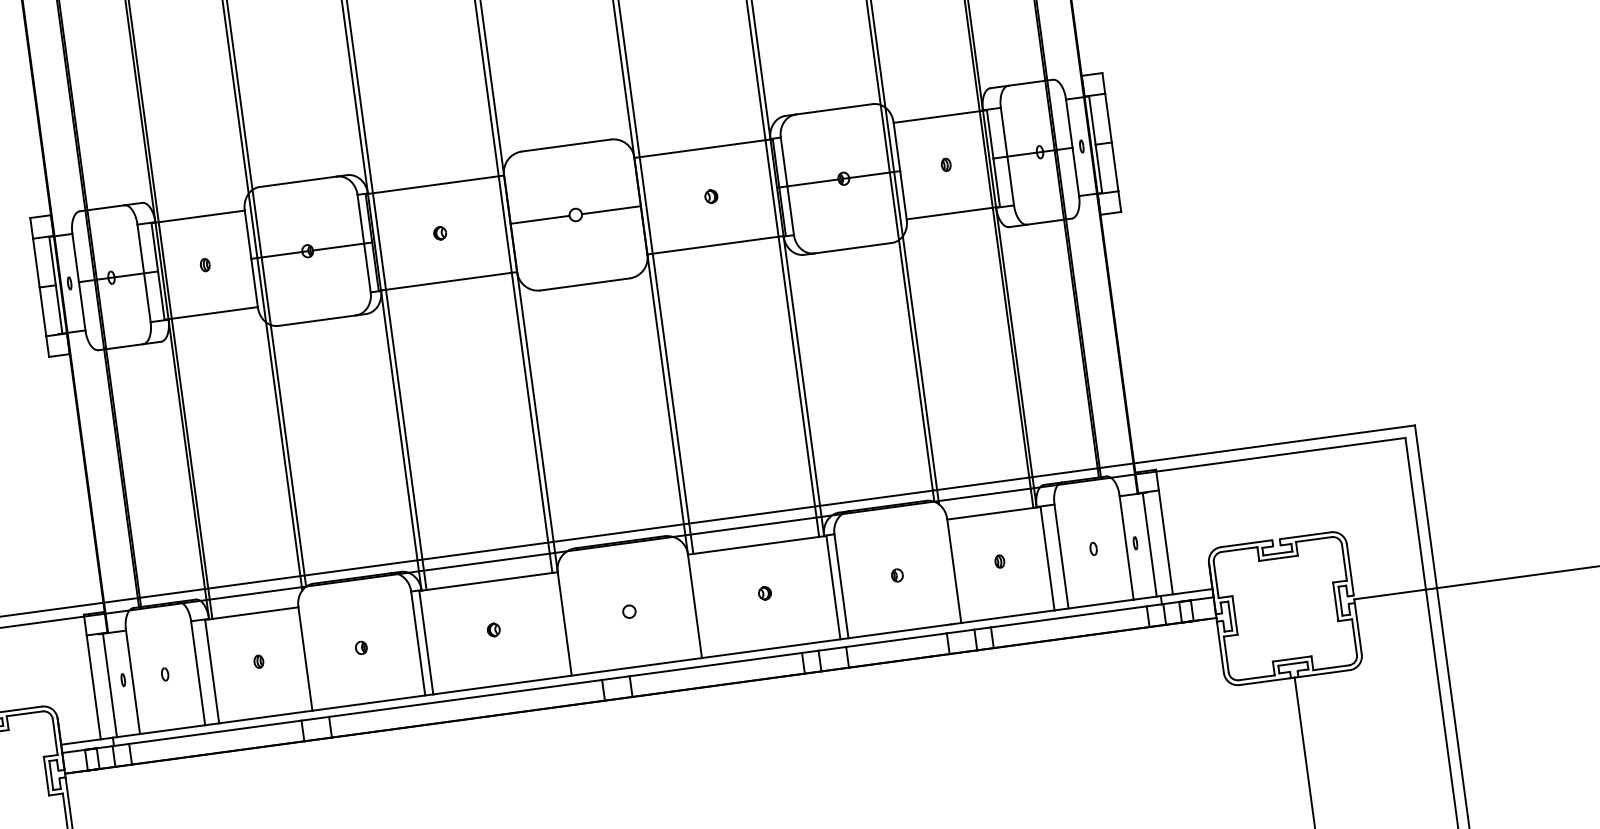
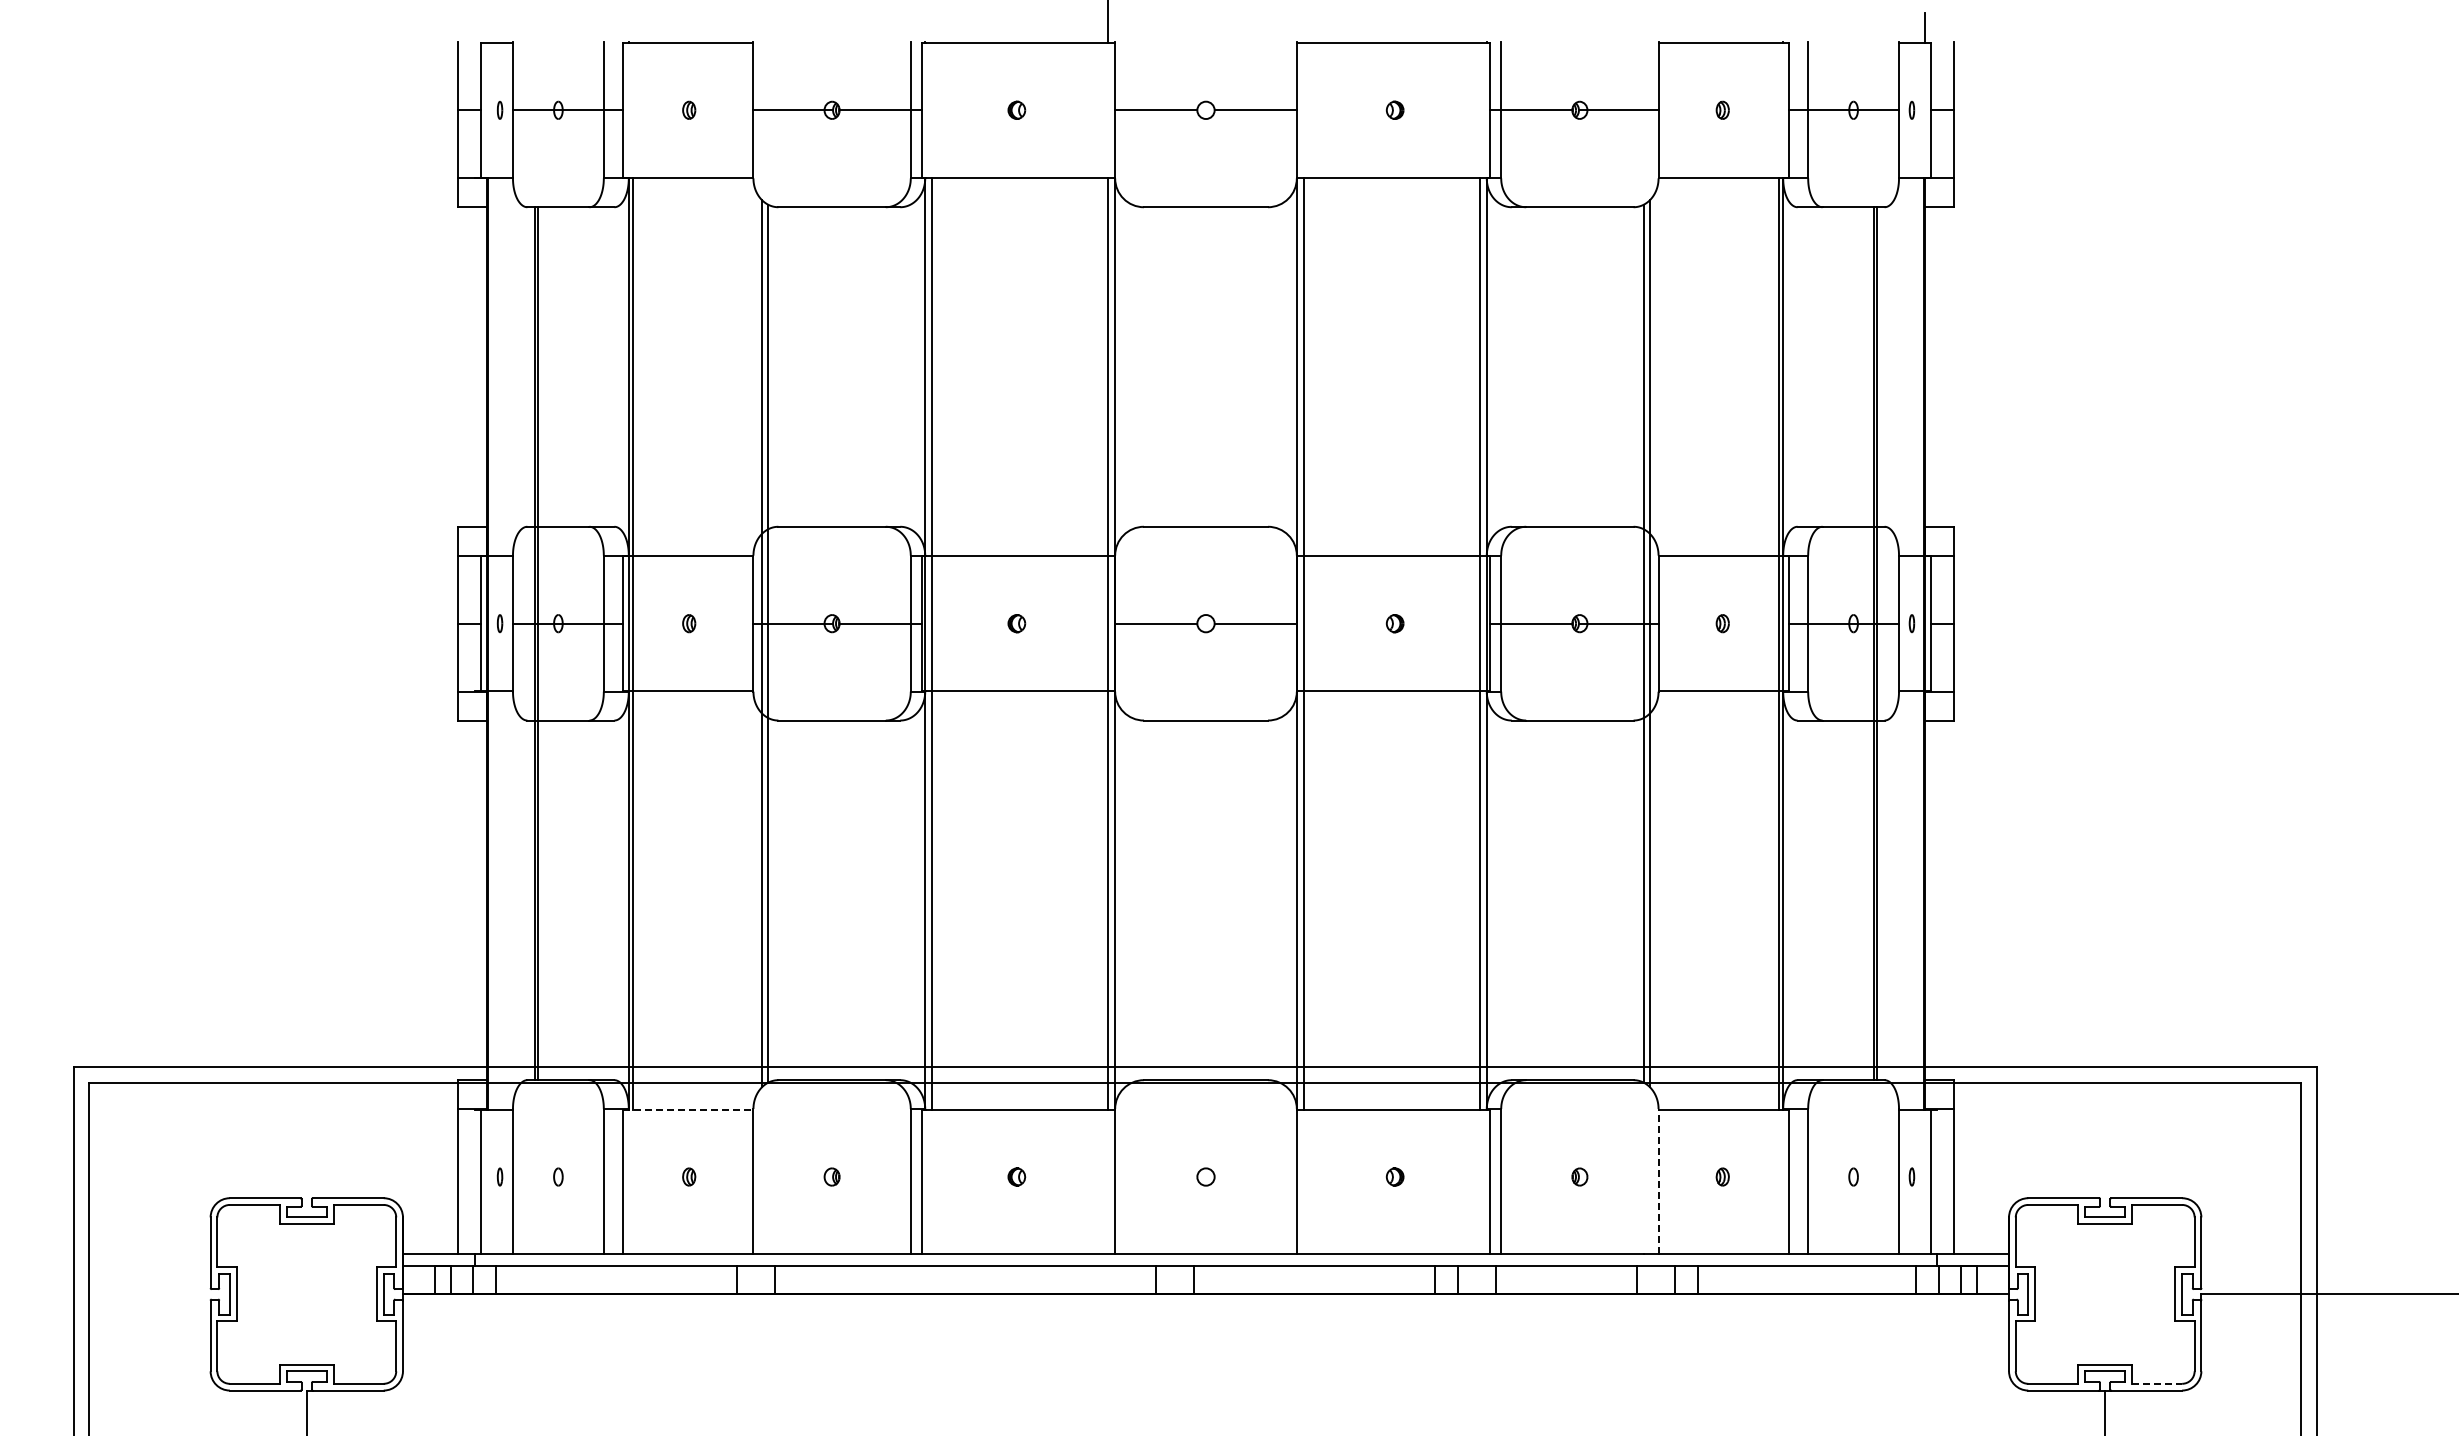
line: (954, 571) -> (1658, 1181), solid -> dashed
line: (251, 613) -> (688, 1109), solid -> dashed
line: (1331, 667) -> (2157, 1383), solid -> dashed

